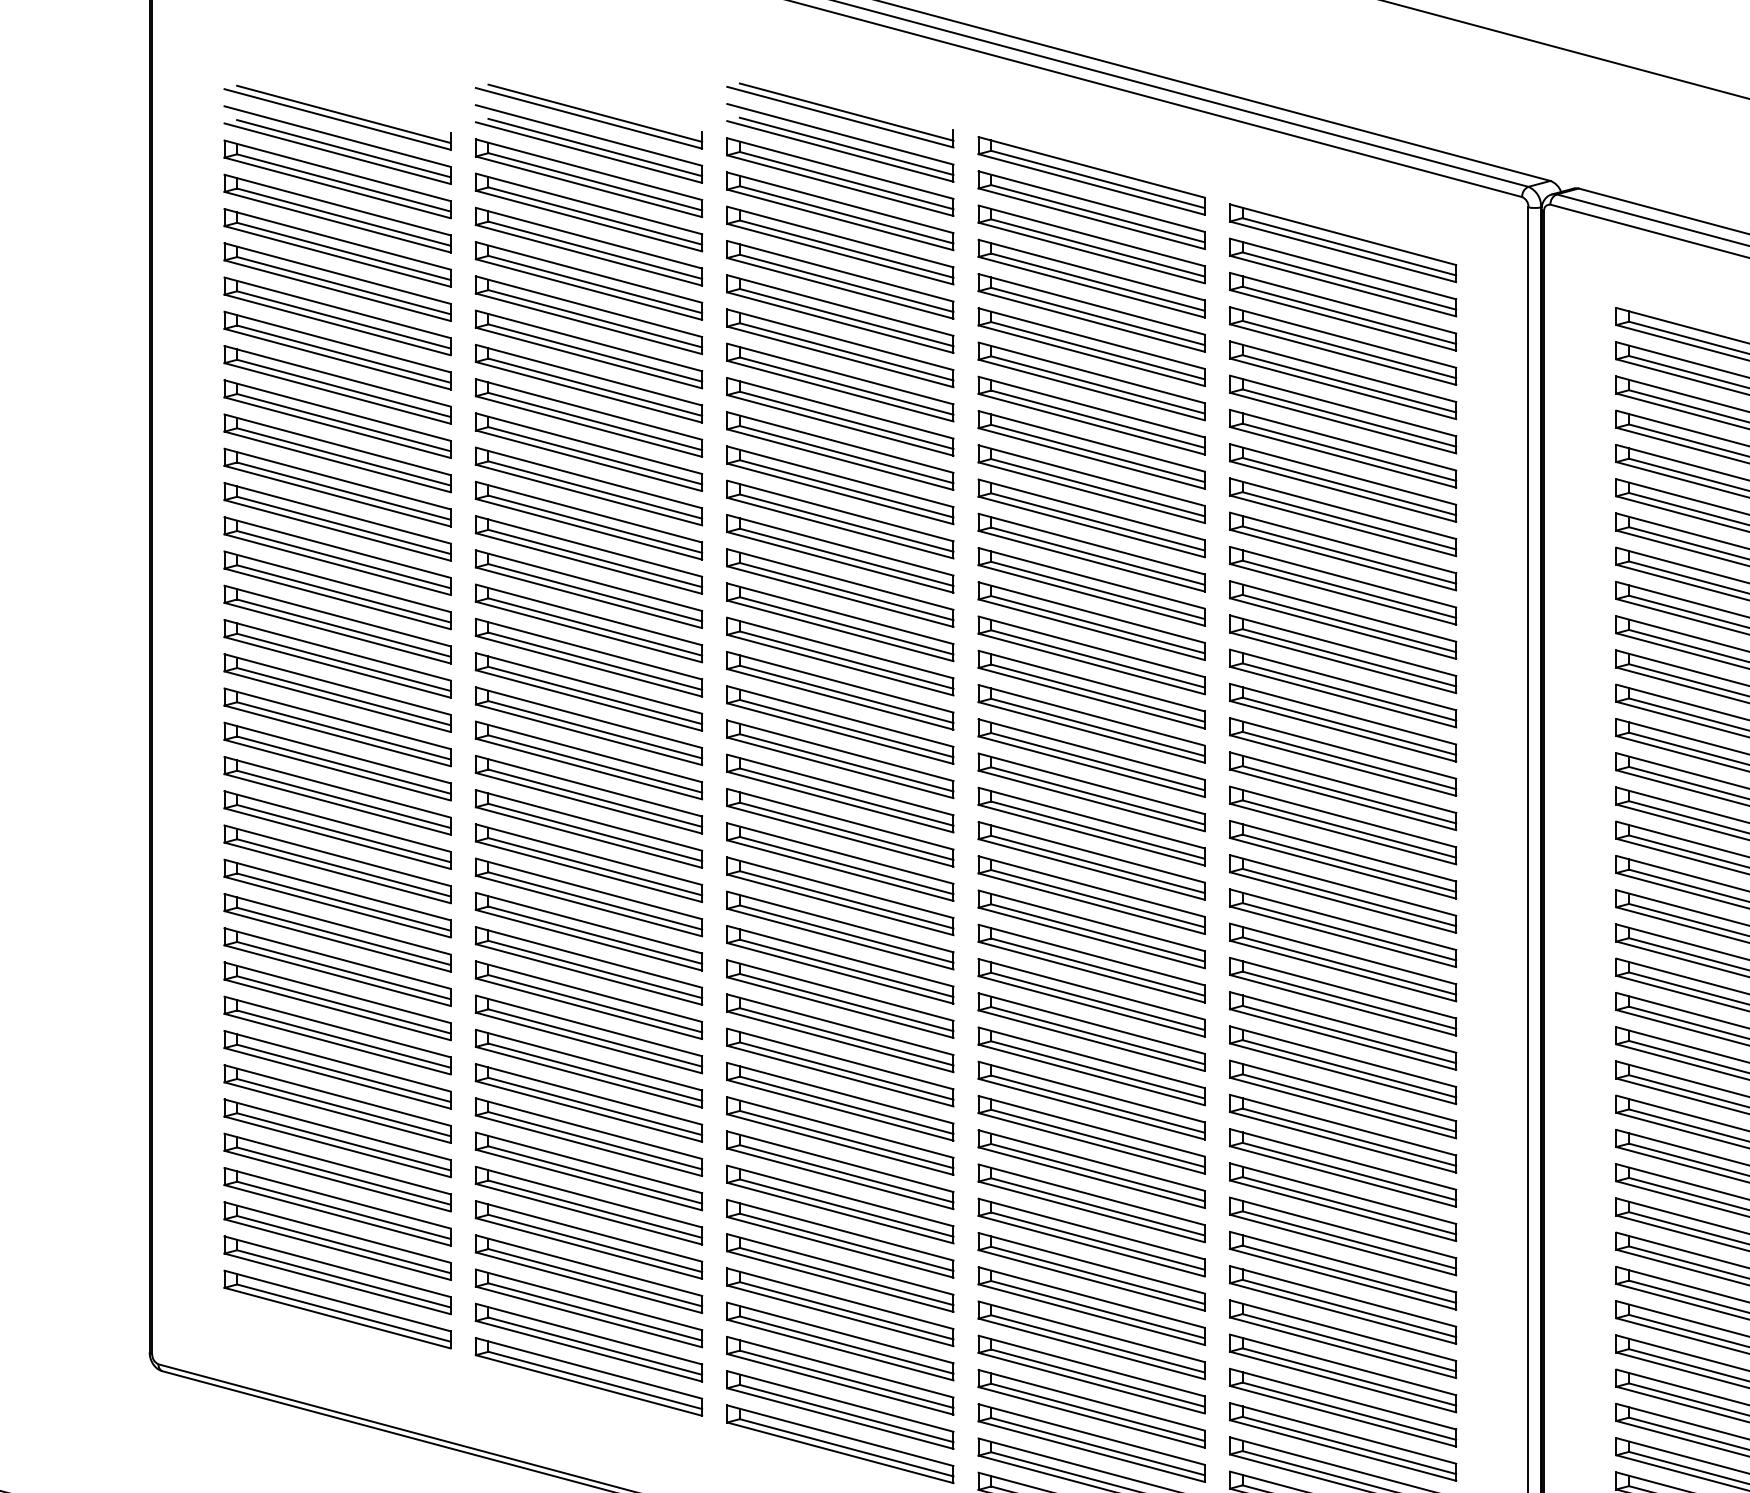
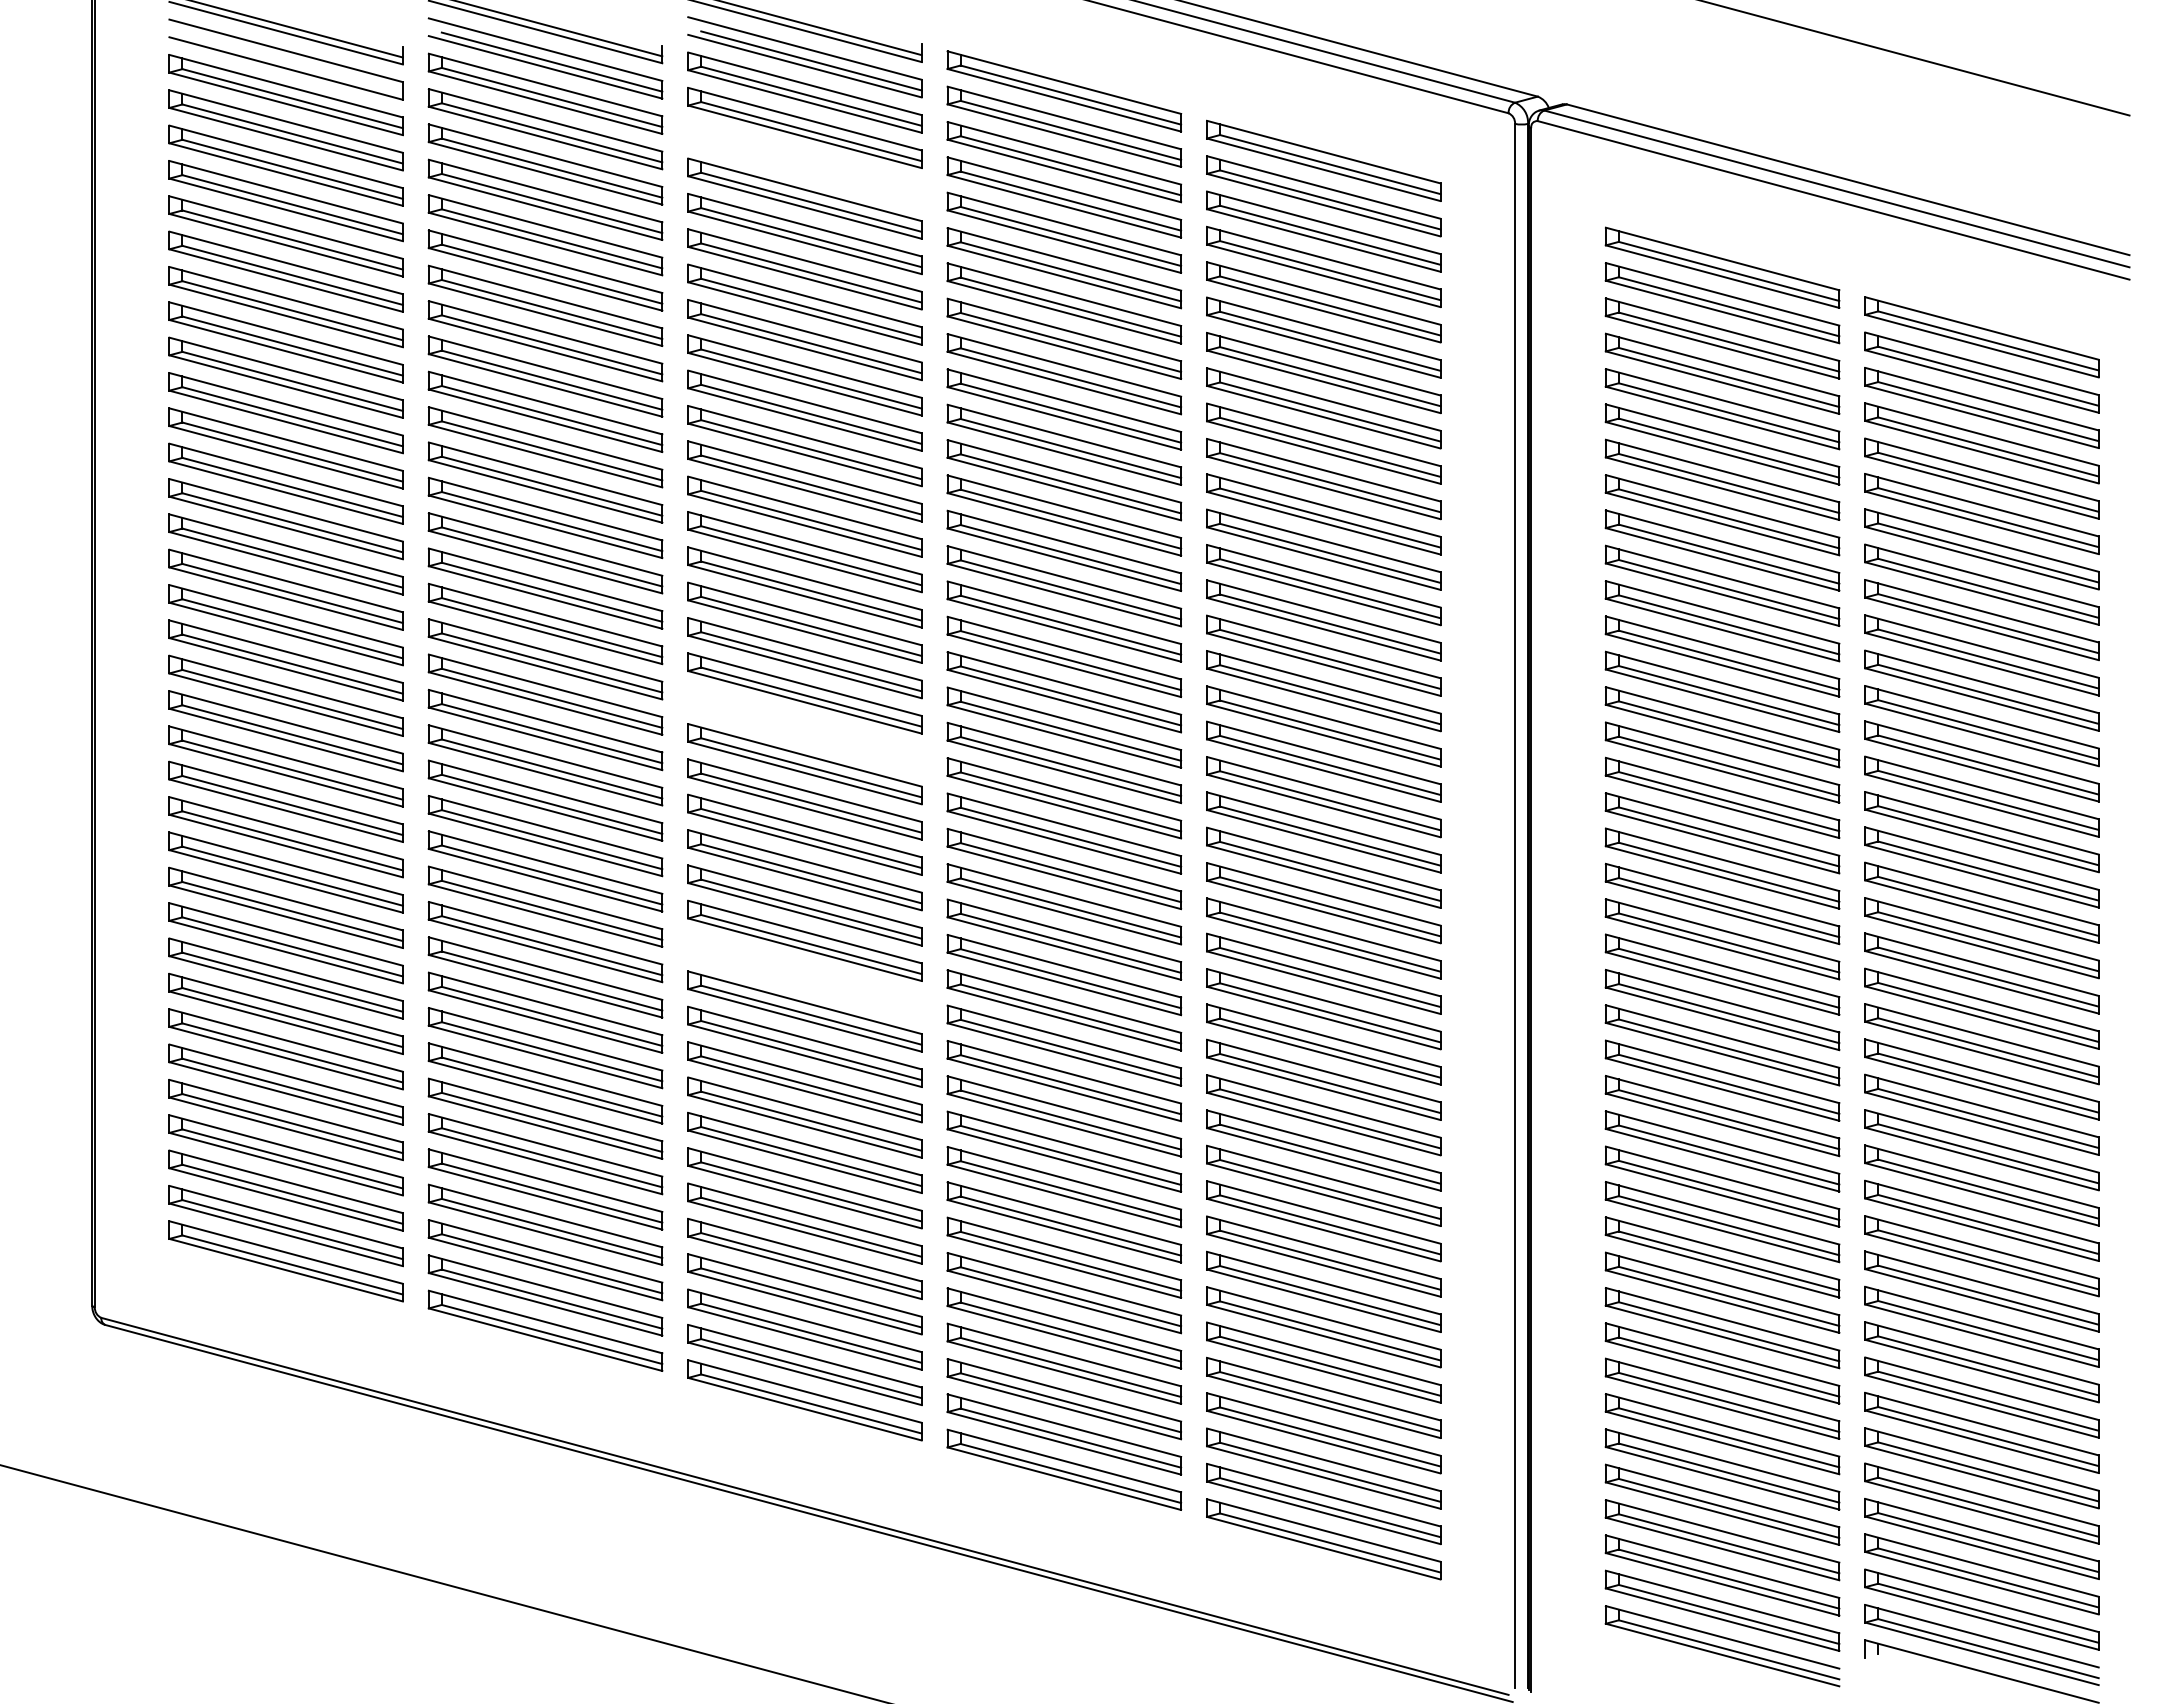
line: (343, 147) -> (292, 62), removed
part: (839, 245) -> (804, 163), removed
part: (839, 793) -> (804, 728), removed
part: (839, 1033) -> (804, 976), removed

